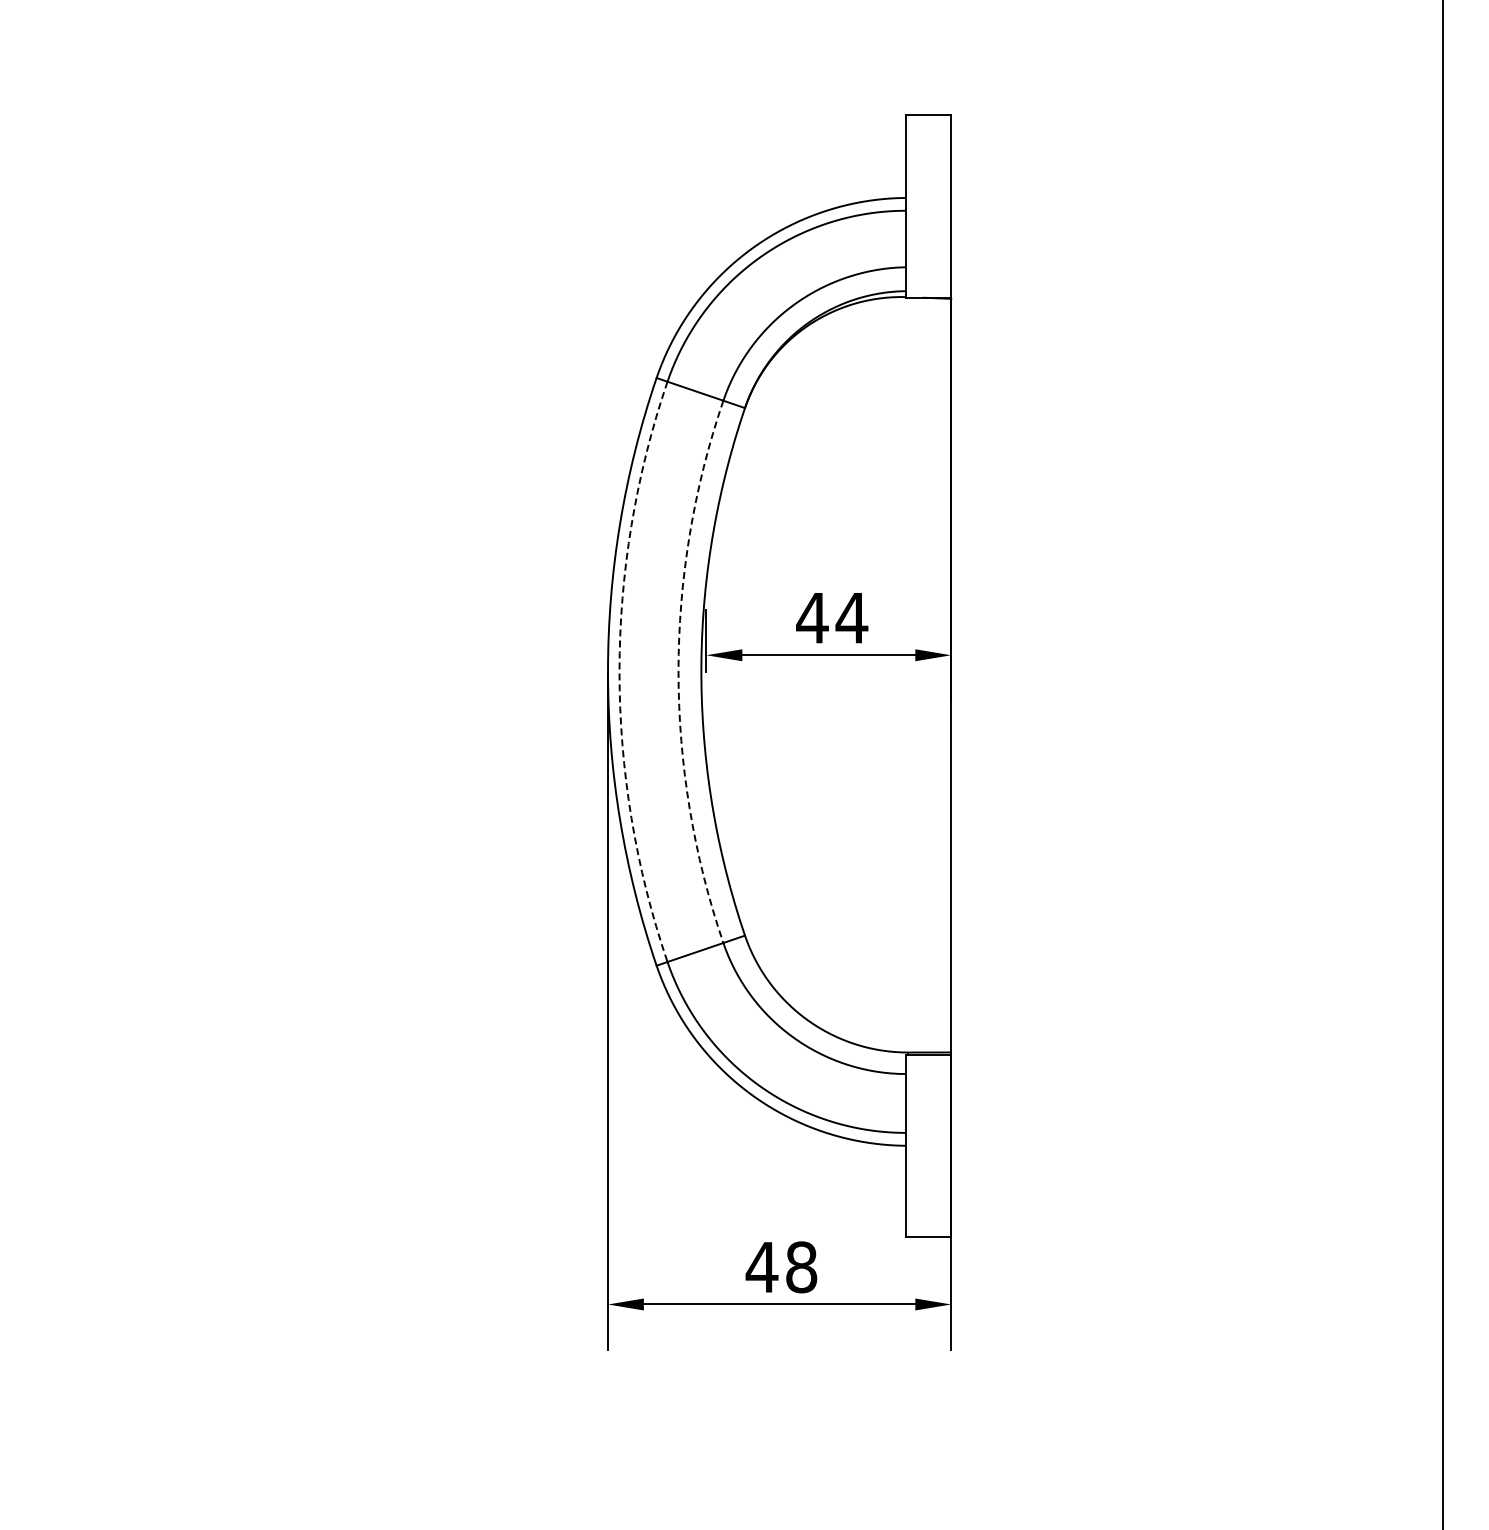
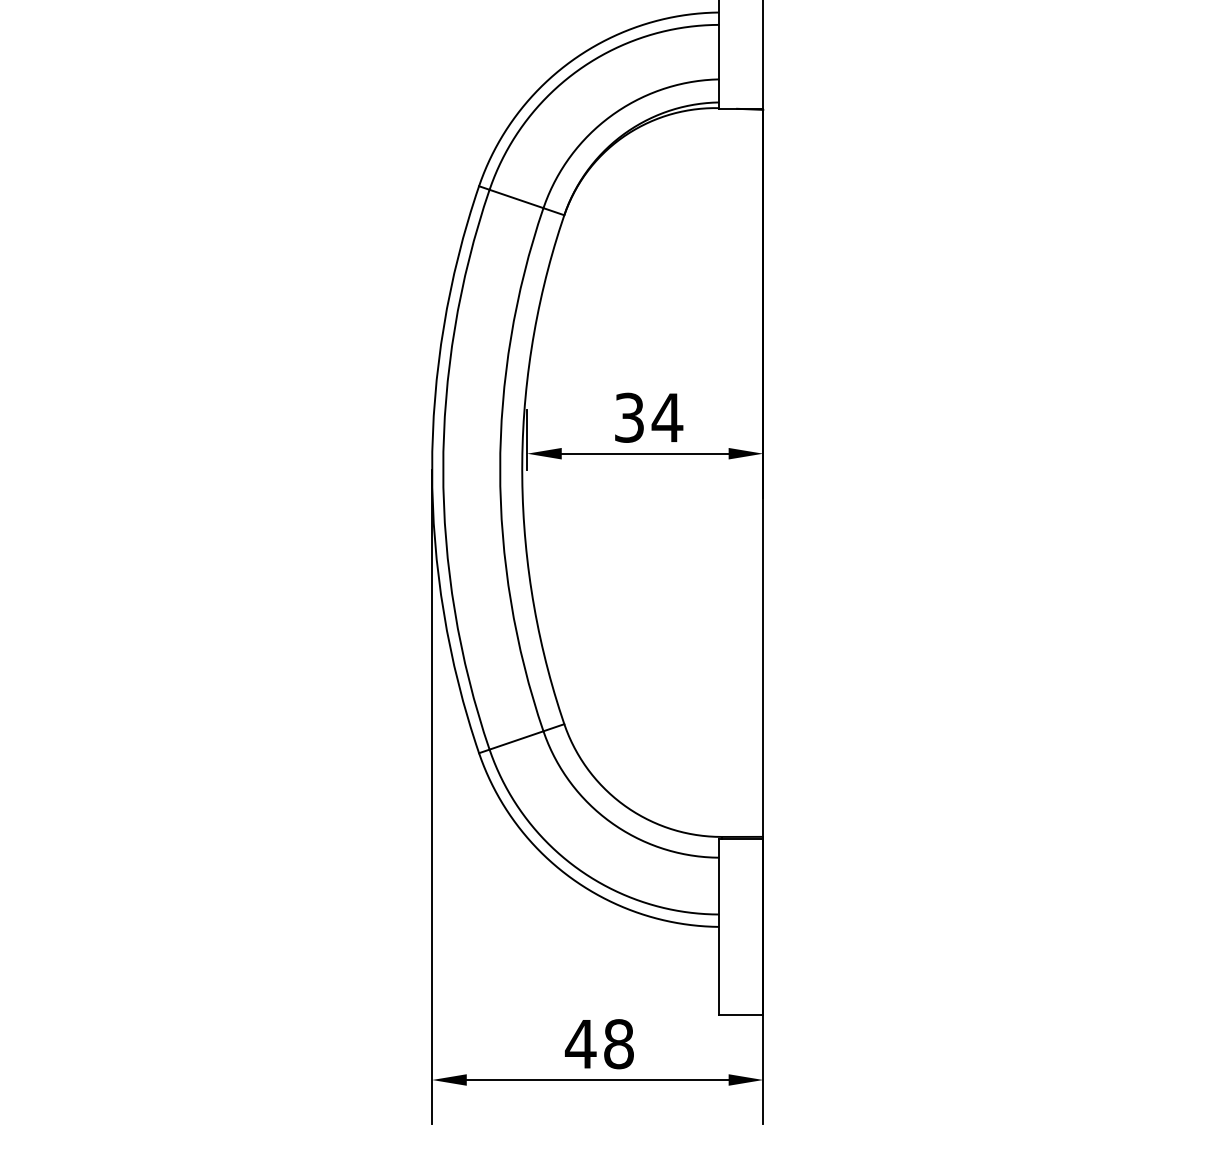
text: (812, 618) -> (629, 418), 44 -> 34
arc: (619, 671) -> (443, 469), dashed -> solid
arc: (678, 671) -> (500, 469), dashed -> solid

